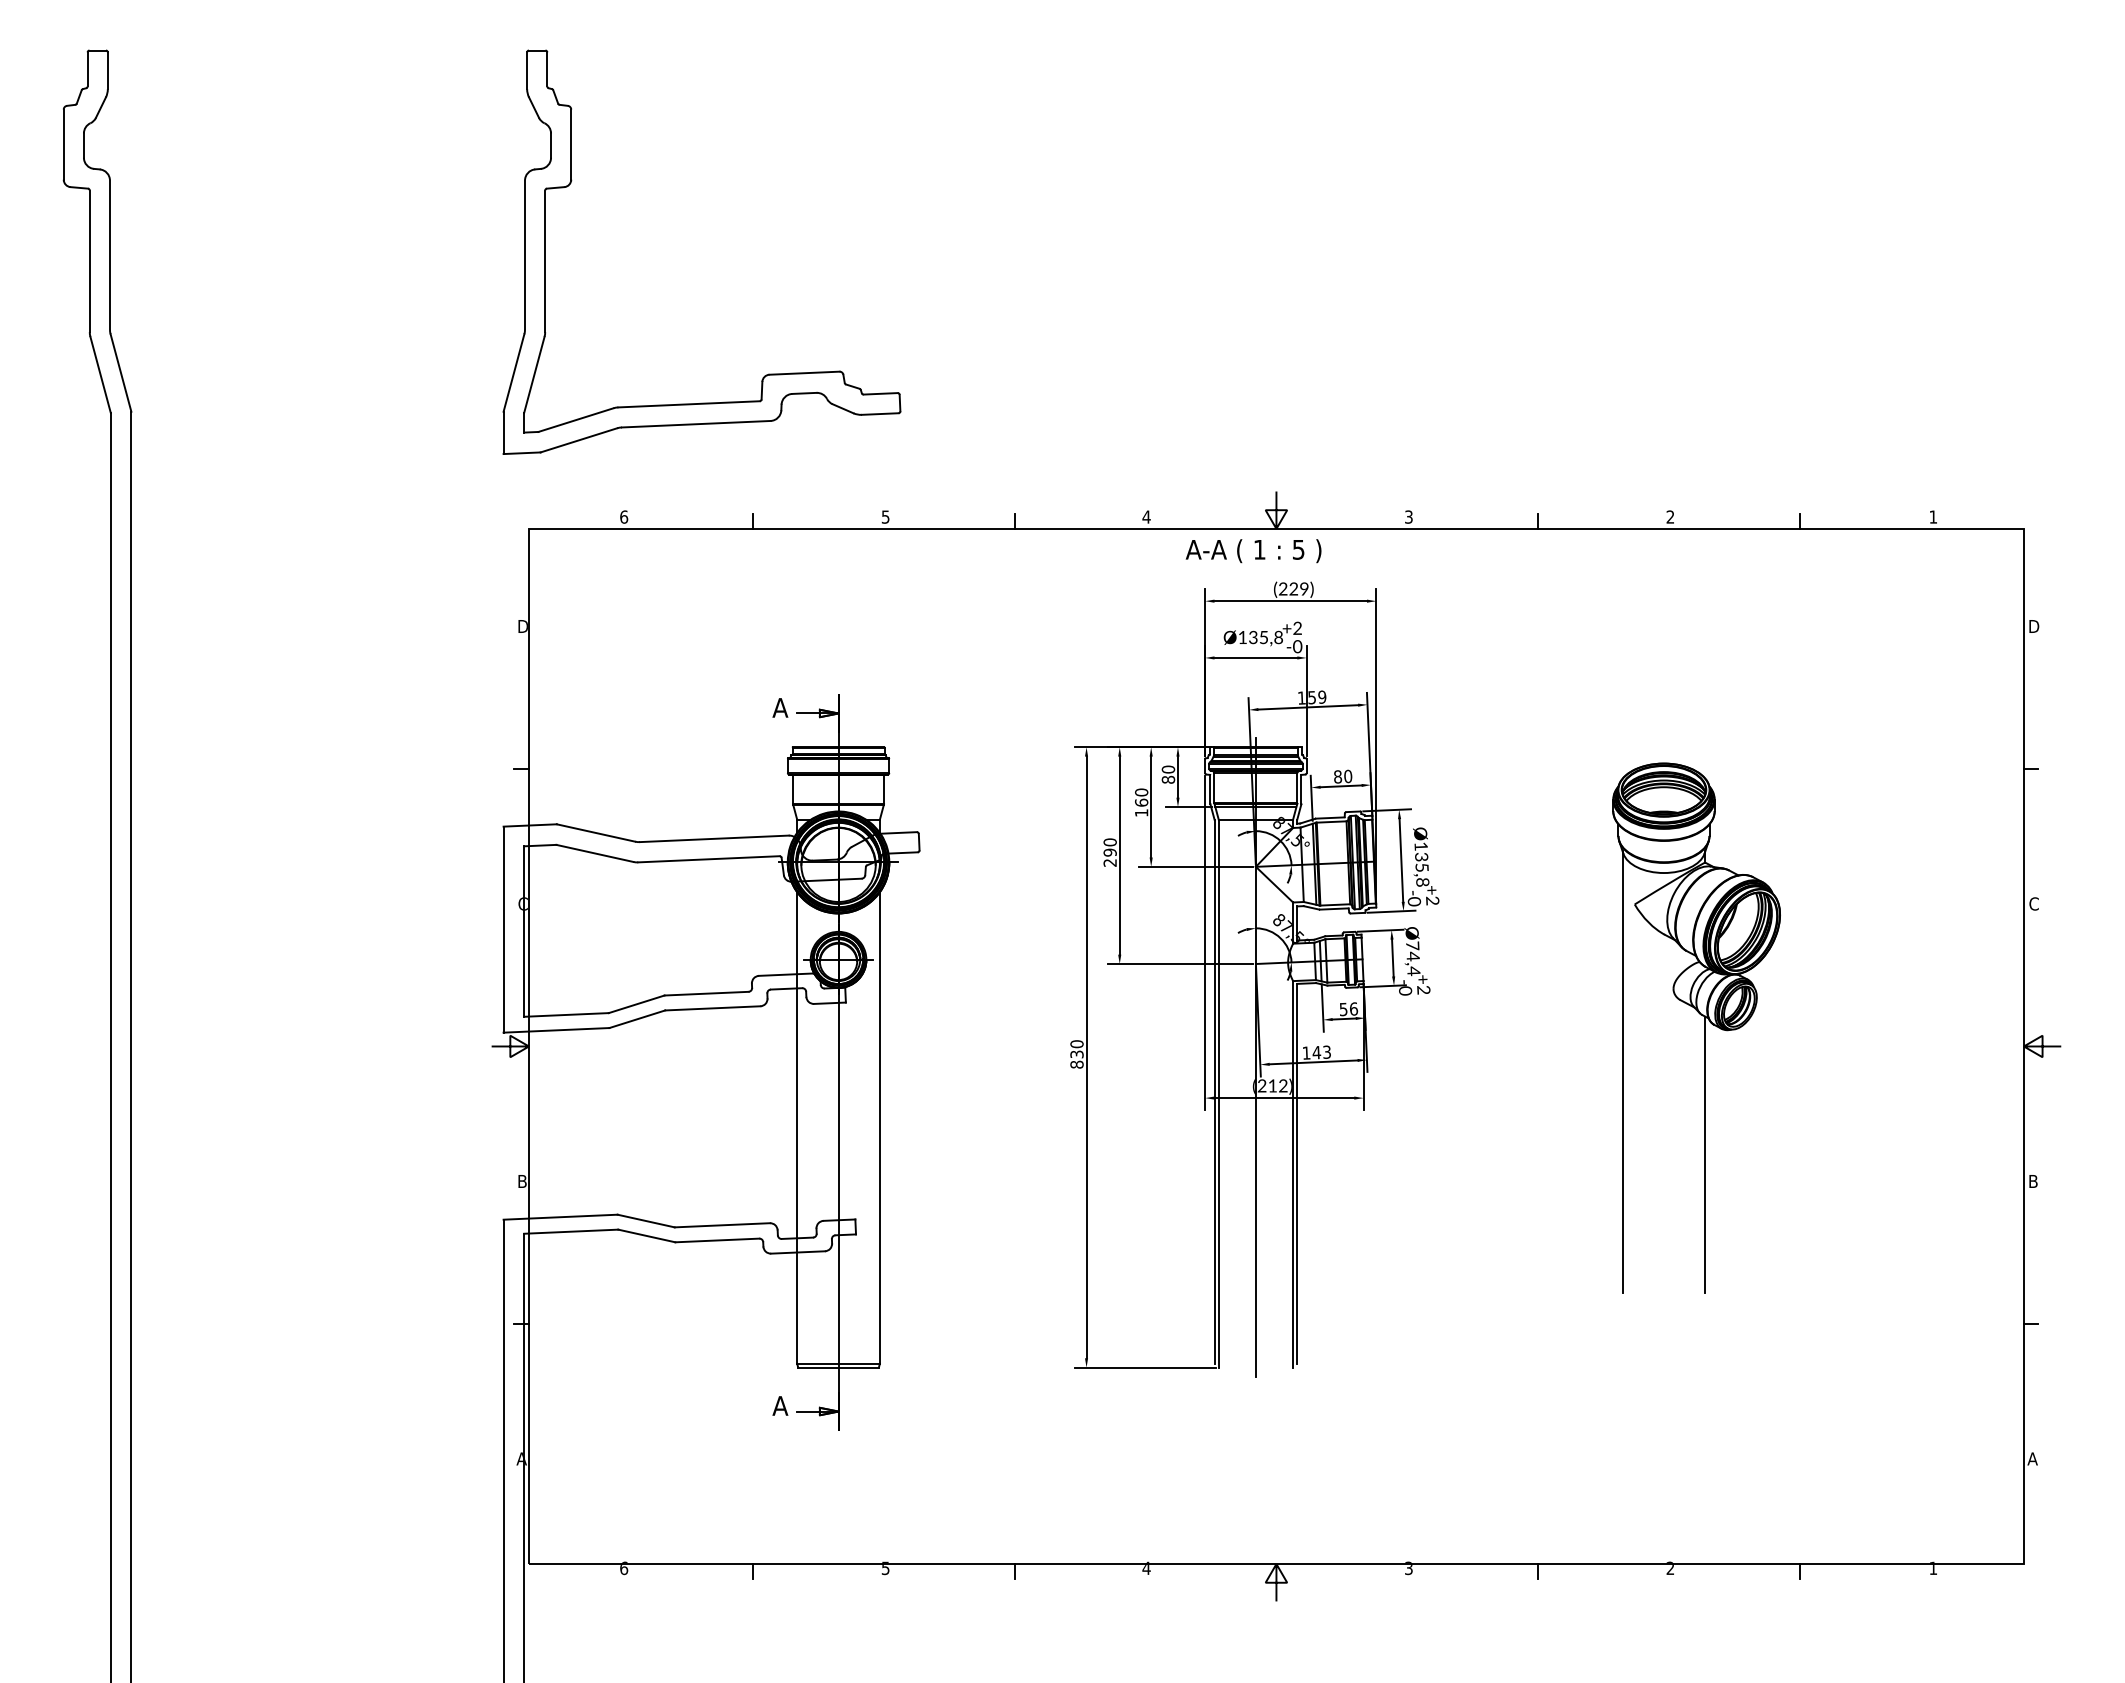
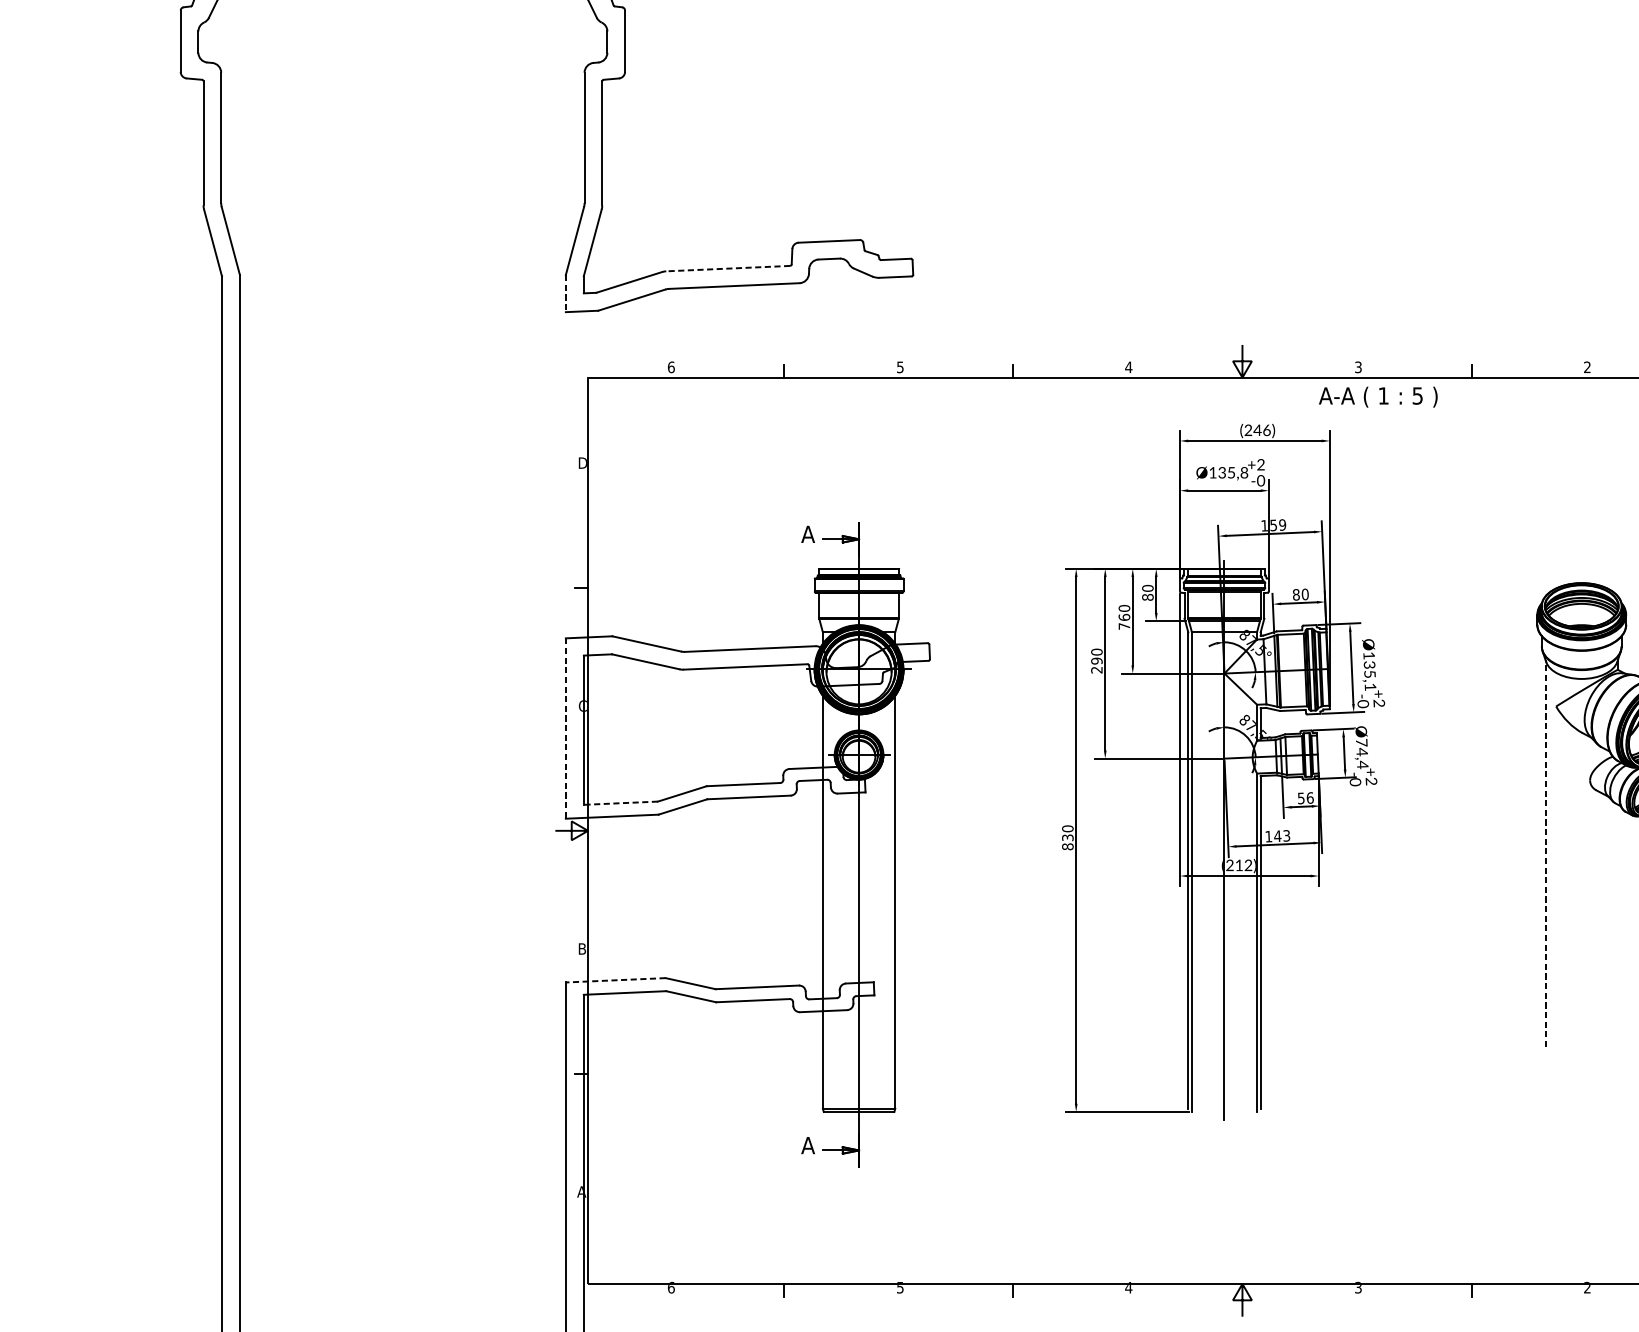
line: (689, 404) -> (728, 268), solid -> dashed
line: (503, 433) -> (565, 294), solid -> dashed
text: (1253, 551) -> (1378, 397), moved
text: (1298, 588) -> (1261, 429), (229) -> (246)
text: (1141, 812) -> (1124, 625), 160 -> 760
text: (1422, 882) -> (1370, 687), Ø135,8 -> Ø135,1
line: (503, 930) -> (565, 729), solid -> dashed
line: (565, 1014) -> (620, 802), solid -> dashed
line: (1622, 1072) -> (1545, 853), solid -> dashed
line: (1705, 1154) -> (1618, 925), removed
line: (560, 1217) -> (615, 980), solid -> dashed

